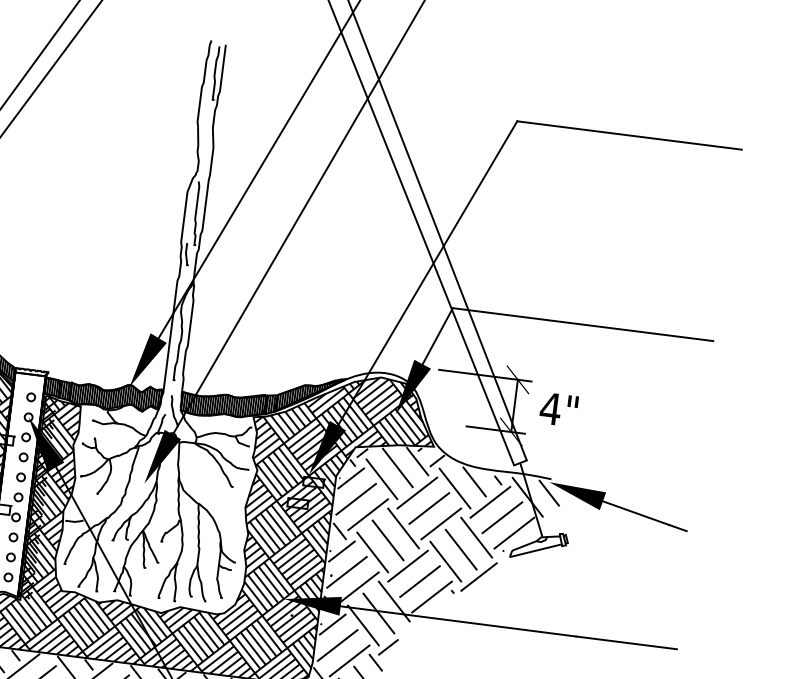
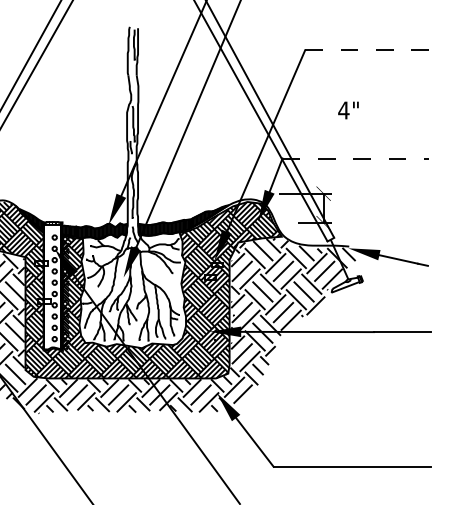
line: (629, 135) -> (368, 50), solid -> dashed
line: (584, 324) -> (356, 158), solid -> dashed
text: (558, 409) -> (348, 110), moved

